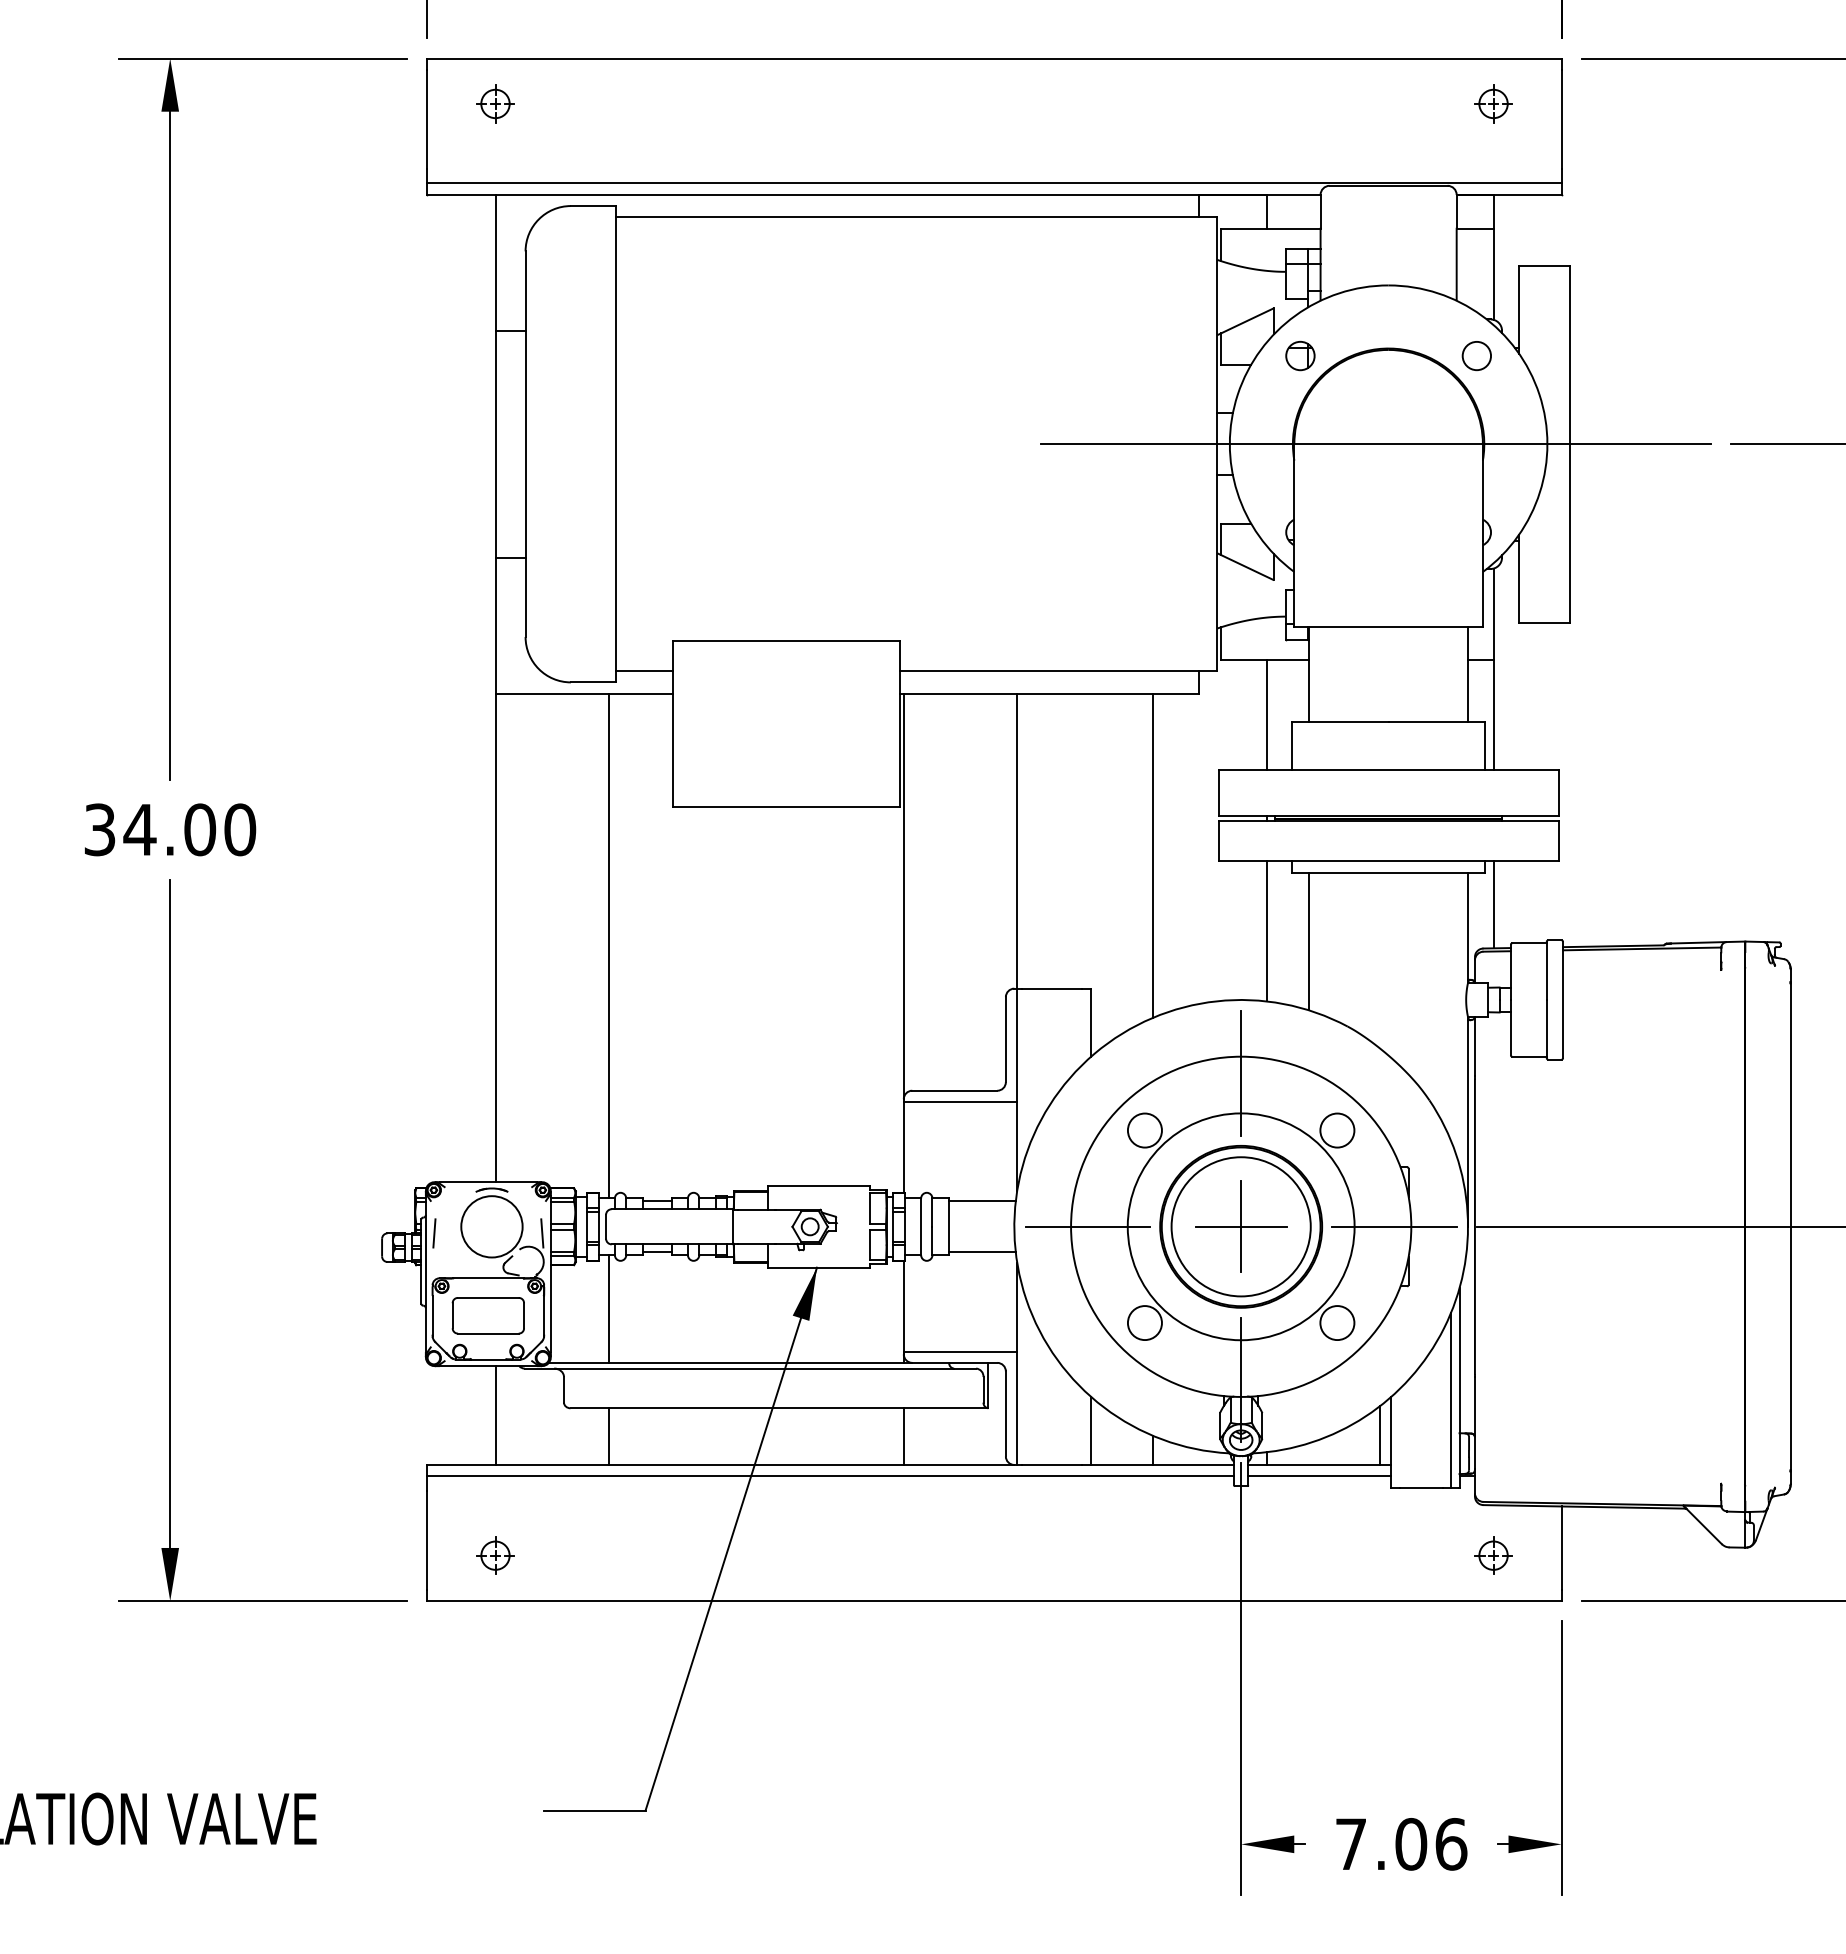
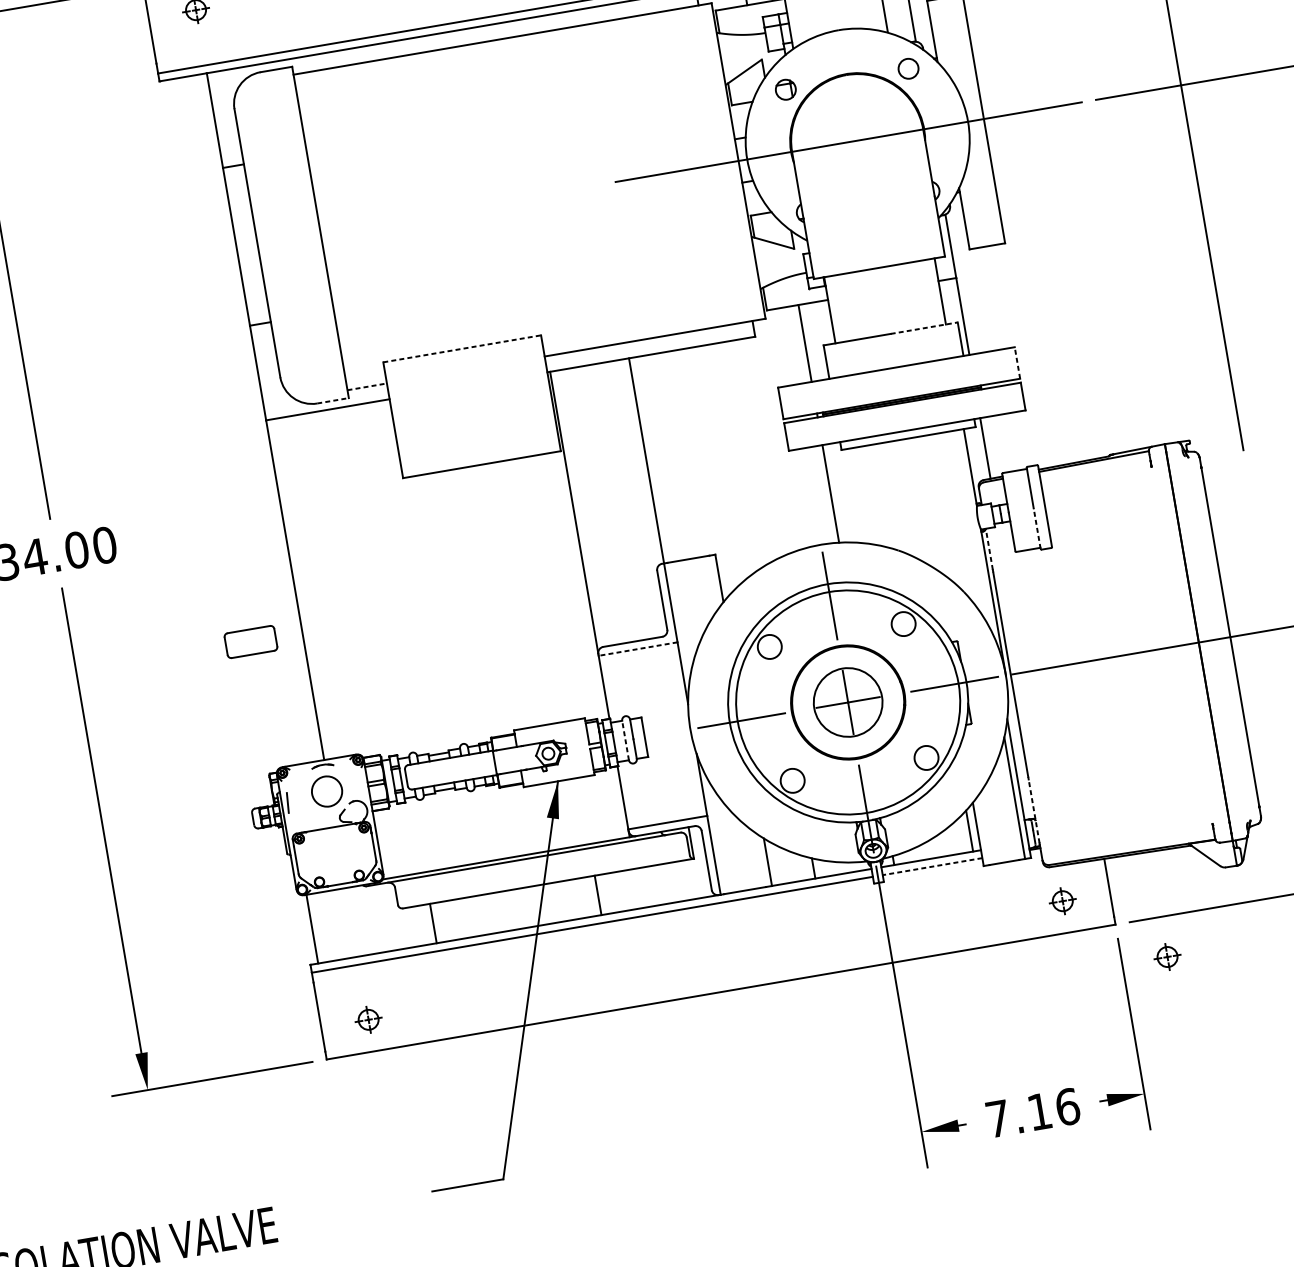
line: (786, 640) -> (462, 348), solid -> dashed
line: (645, 671) -> (367, 387), solid -> dashed
line: (593, 682) -> (332, 400), solid -> dashed
line: (1437, 722) -> (924, 328), solid -> dashed
line: (1558, 793) -> (1017, 363), solid -> dashed
line: (1153, 855) -> (743, 454), removed
line: (1309, 941) -> (861, 495), removed
line: (608, 945) -> (374, 582), removed
line: (1546, 1028) -> (1036, 528), solid -> dashed
line: (1474, 1046) -> (989, 549), solid -> dashed
line: (960, 1102) -> (638, 649), solid -> dashed
line: (981, 1201) -> (664, 715), removed
circle: (491, 1226) -> (326, 791), size x0.7
line: (921, 1226) -> (625, 740), solid -> dashed
circle: (1240, 1226) -> (847, 702), size x0.7
circle: (1240, 1226) -> (847, 702), size x1.4
line: (542, 1233) -> (363, 790), removed
line: (981, 1252) -> (670, 751), removed
line: (608, 1308) -> (417, 834), removed
part: (487, 1315) -> (250, 641), moved
line: (495, 1415) -> (312, 929), moved
line: (1474, 1423) -> (1033, 811), solid -> dashed
line: (903, 1436) -> (597, 895), moved
line: (1319, 1476) -> (932, 866), solid -> dashed
part: (1626, 1658) -> (1167, 956), added
text: (1411, 1844) -> (1040, 1111), 7.06 -> 7.16

